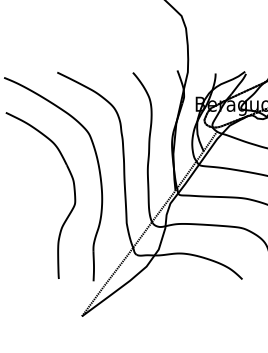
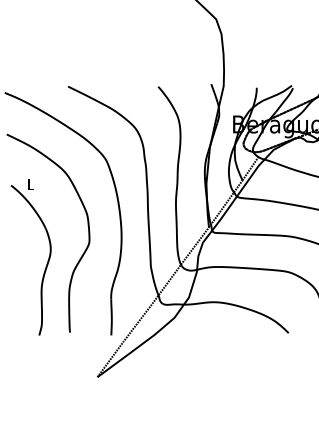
part: (39, 219) -> (46, 261), added

